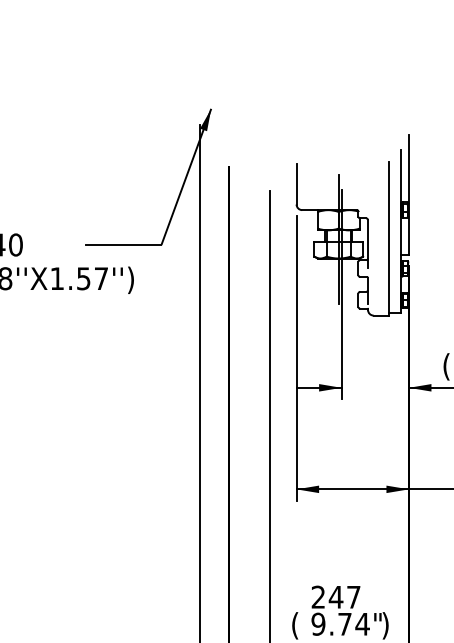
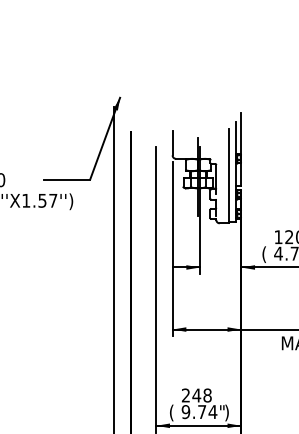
text: (353, 597) -> (207, 395), 247 -> 248

